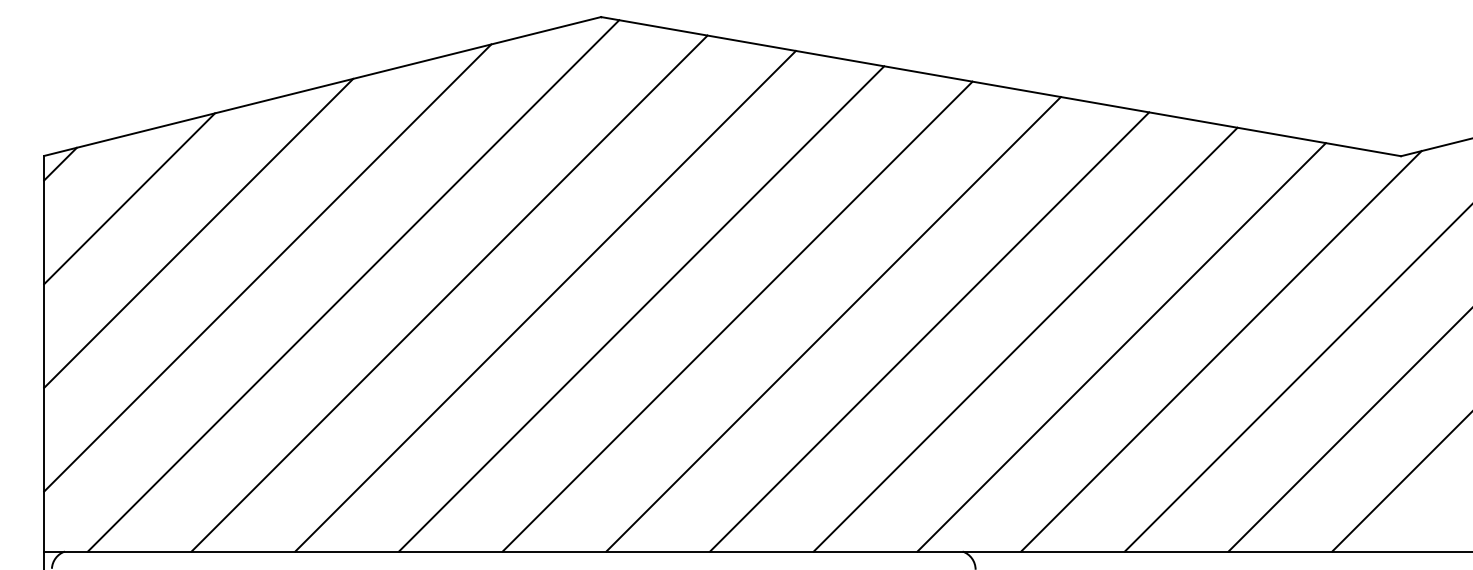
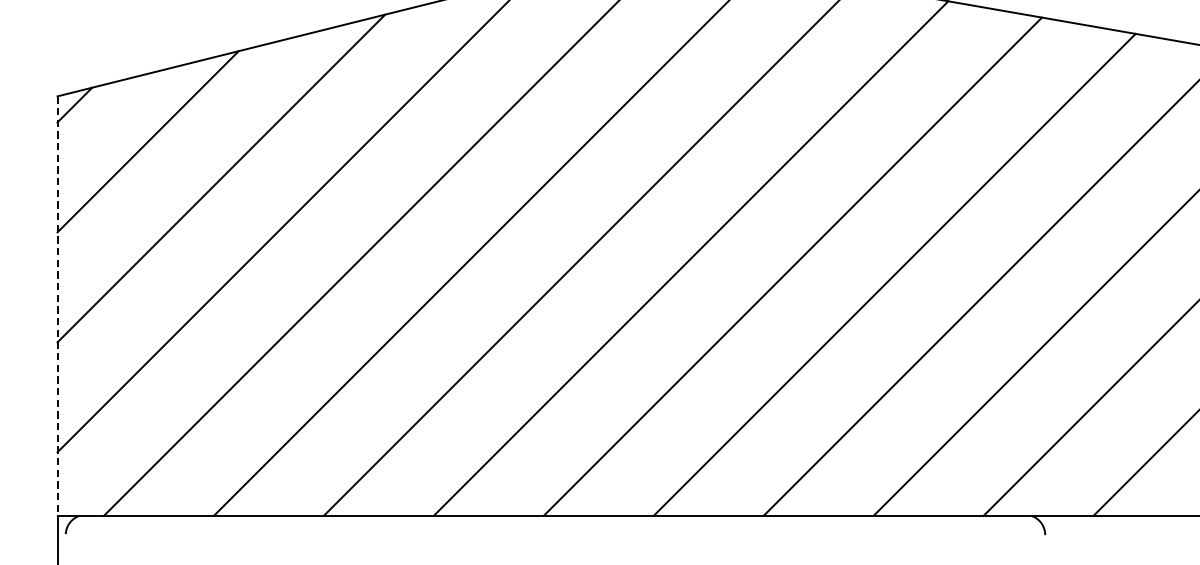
line: (44, 353) -> (57, 305), solid -> dashed

